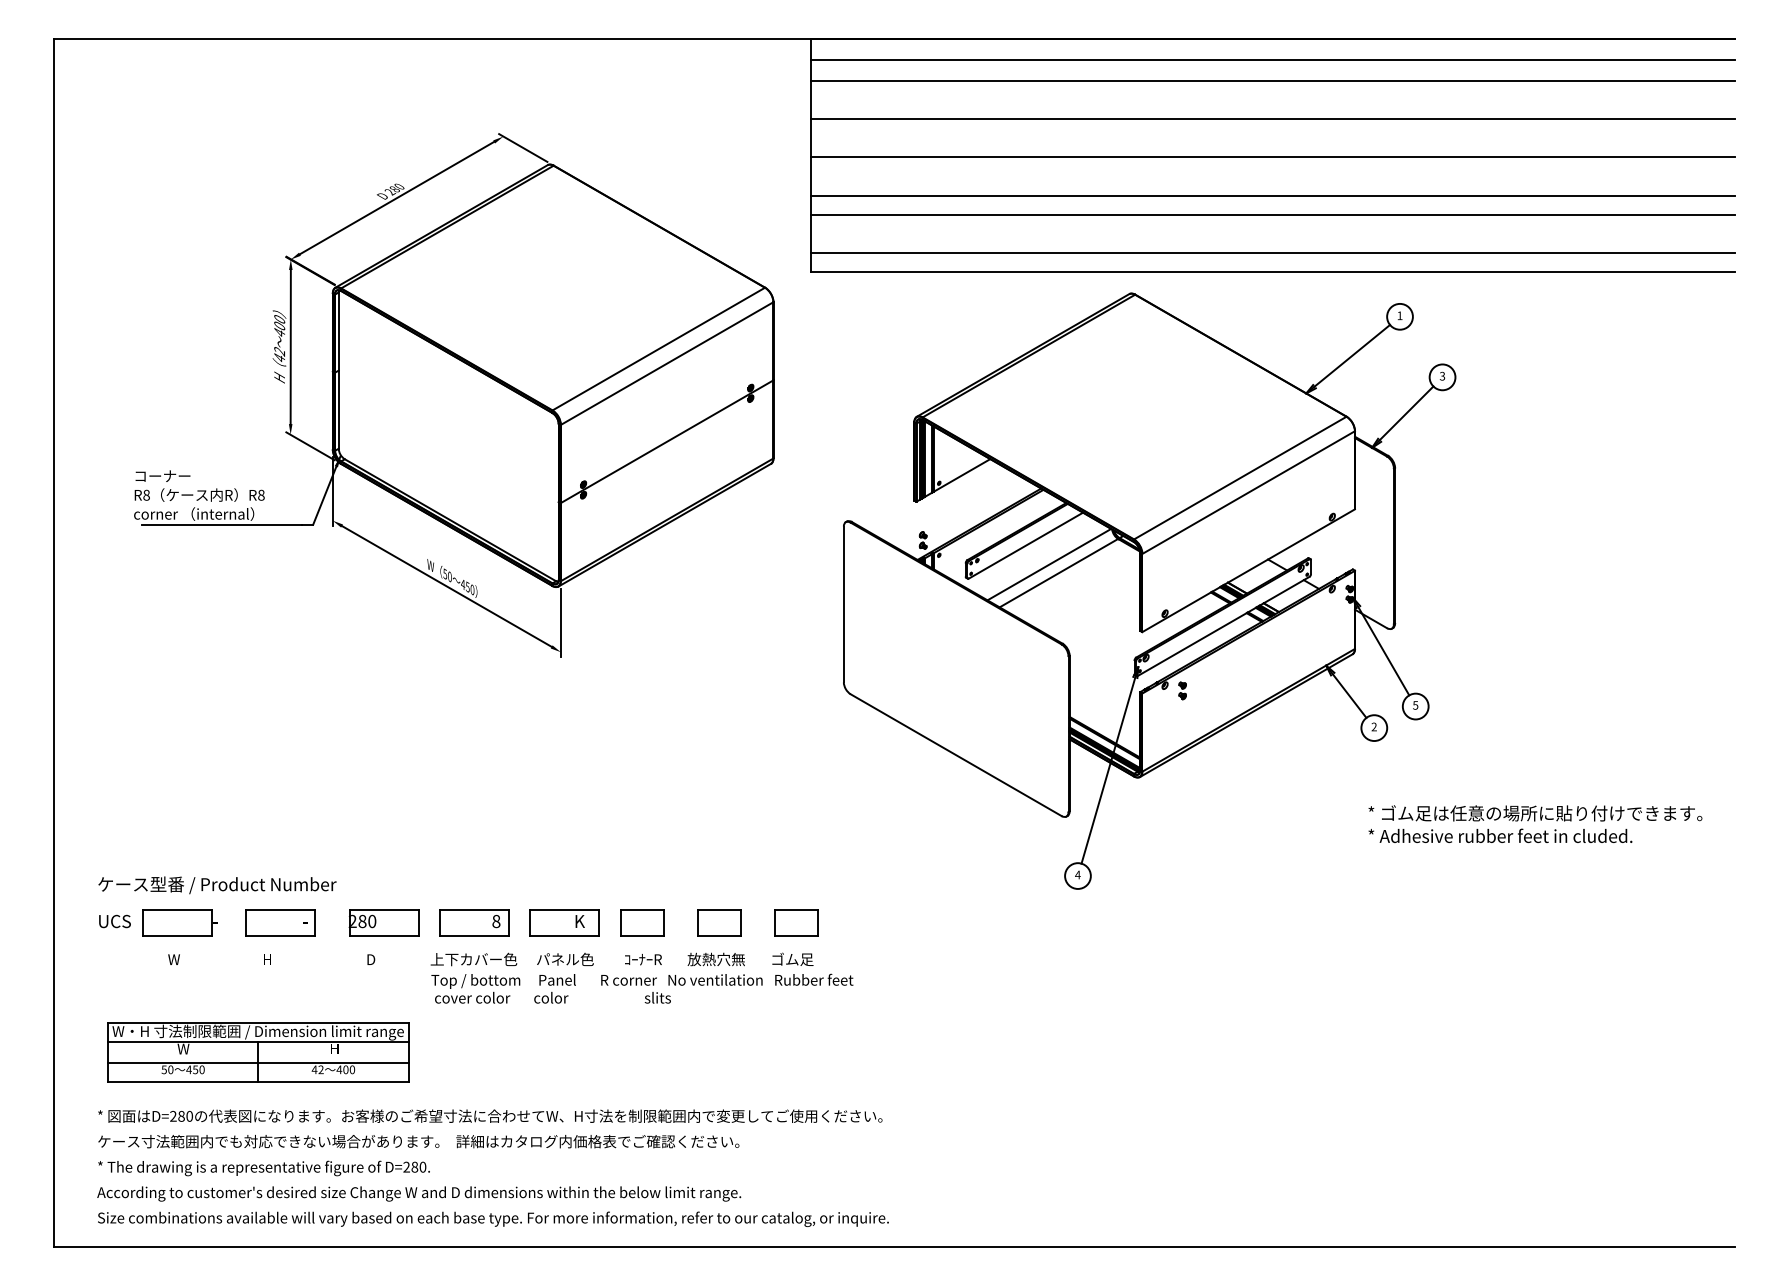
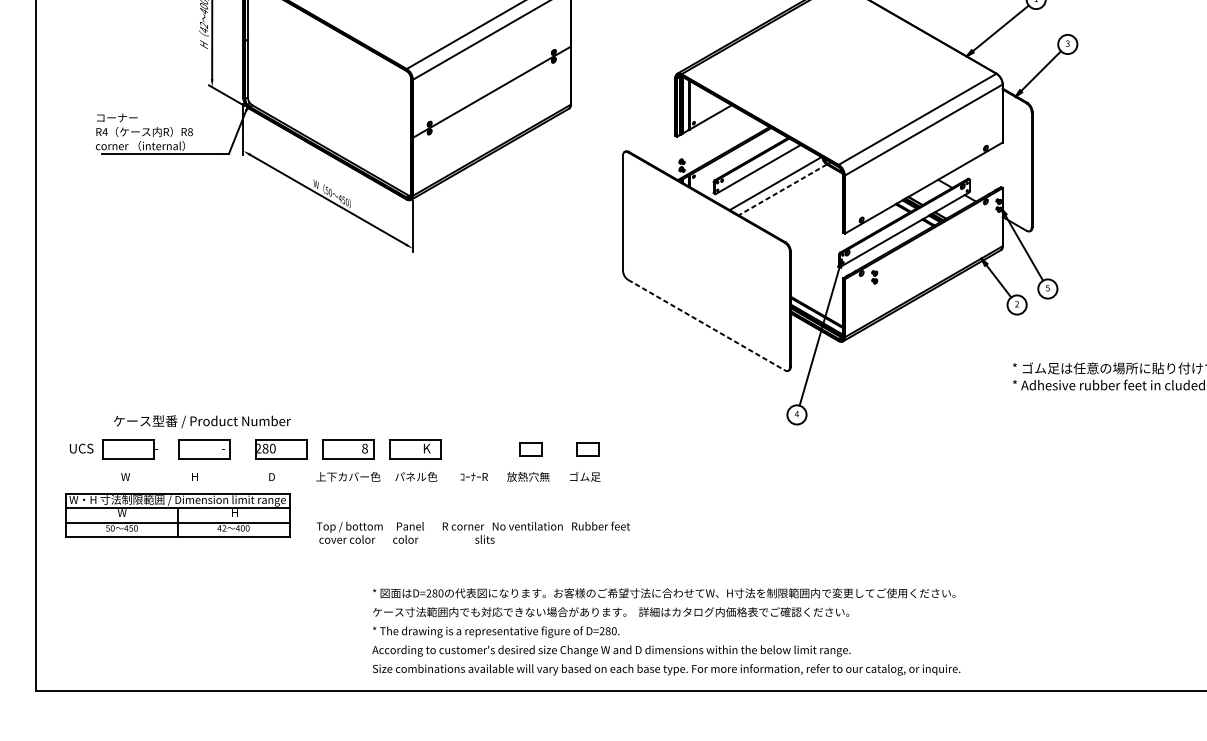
text: (146, 494) -> (105, 131), R8 -> R4
line: (1058, 573) -> (782, 190), solid -> dashed
line: (956, 755) -> (706, 325), solid -> dashed
text: (217, 885) -> (202, 421), moved
part: (642, 922) -> (473, 449), removed
part: (719, 922) -> (530, 449), size x0.7
part: (796, 922) -> (587, 449), size x0.7
text: (642, 988) -> (473, 532), moved
part: (258, 1052) -> (177, 515), moved
text: (492, 1167) -> (665, 631), moved

